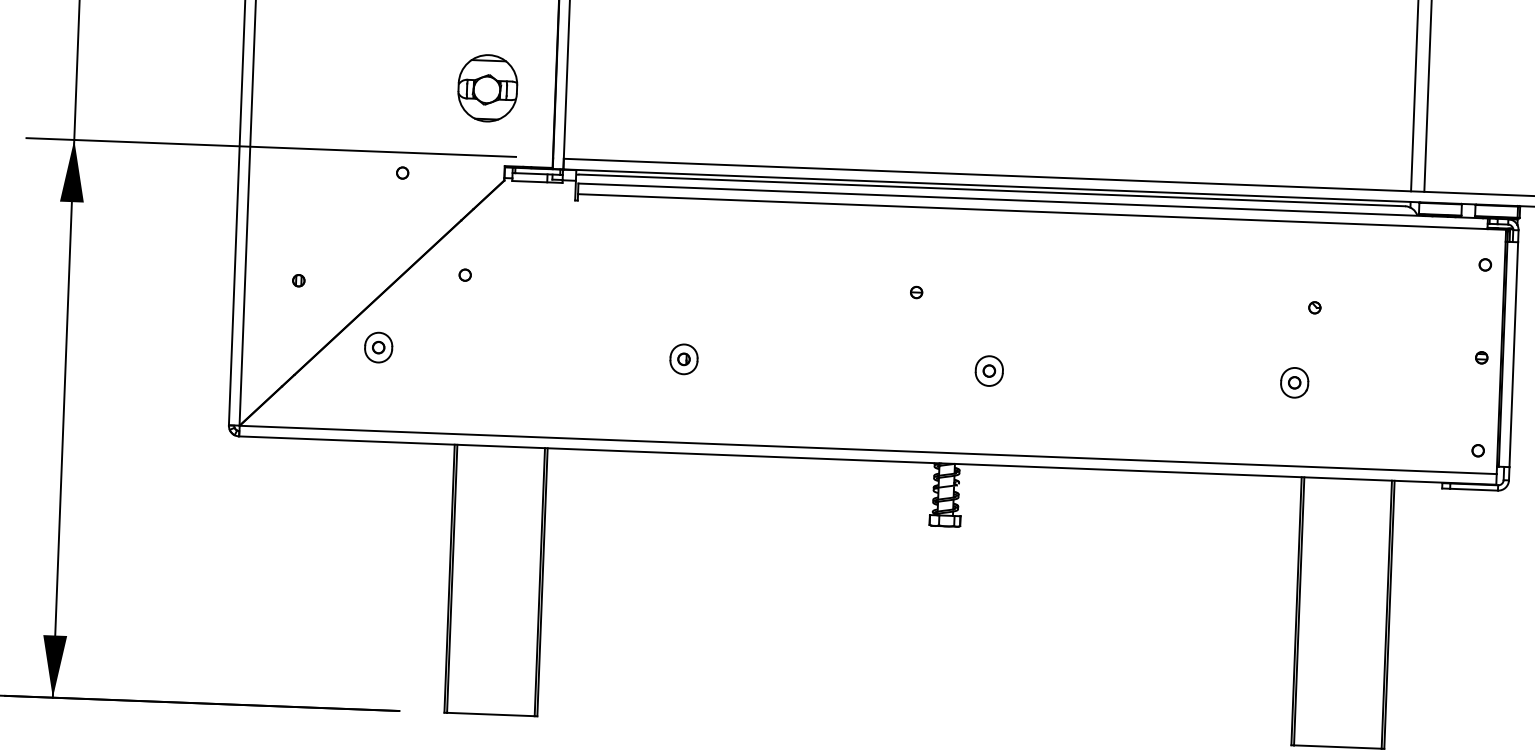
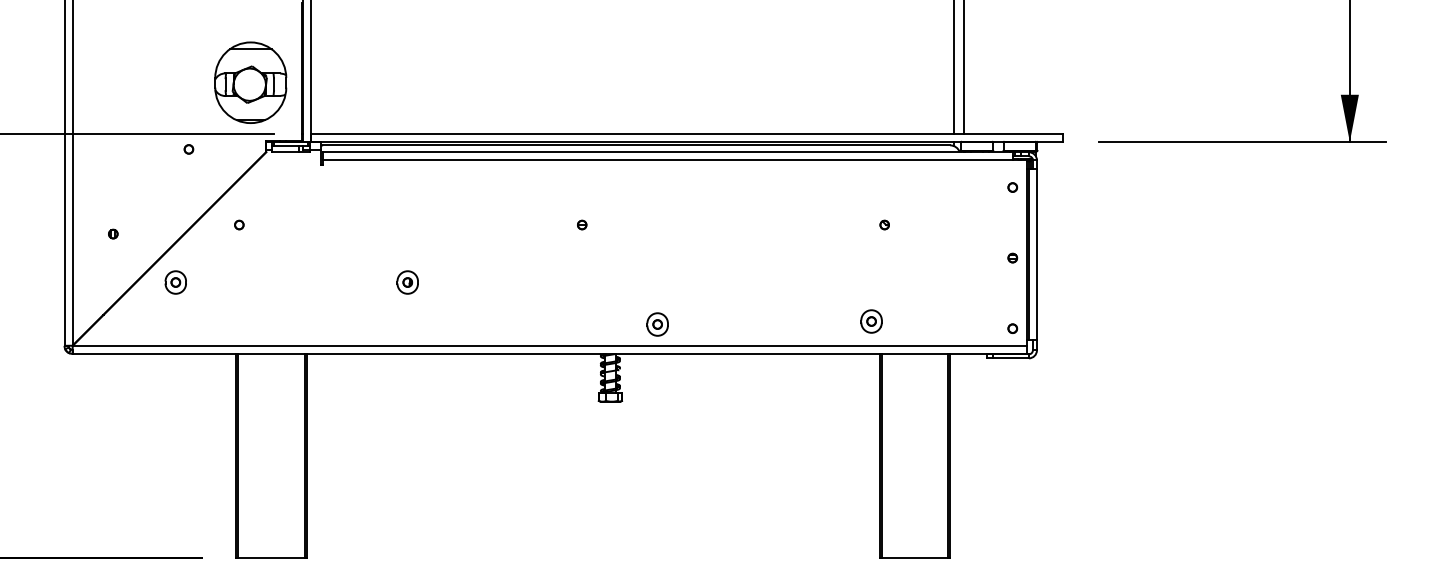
part: (488, 88) -> (251, 82), size x1.6
part: (989, 371) -> (657, 324), moved
part: (1294, 382) -> (871, 321), moved

